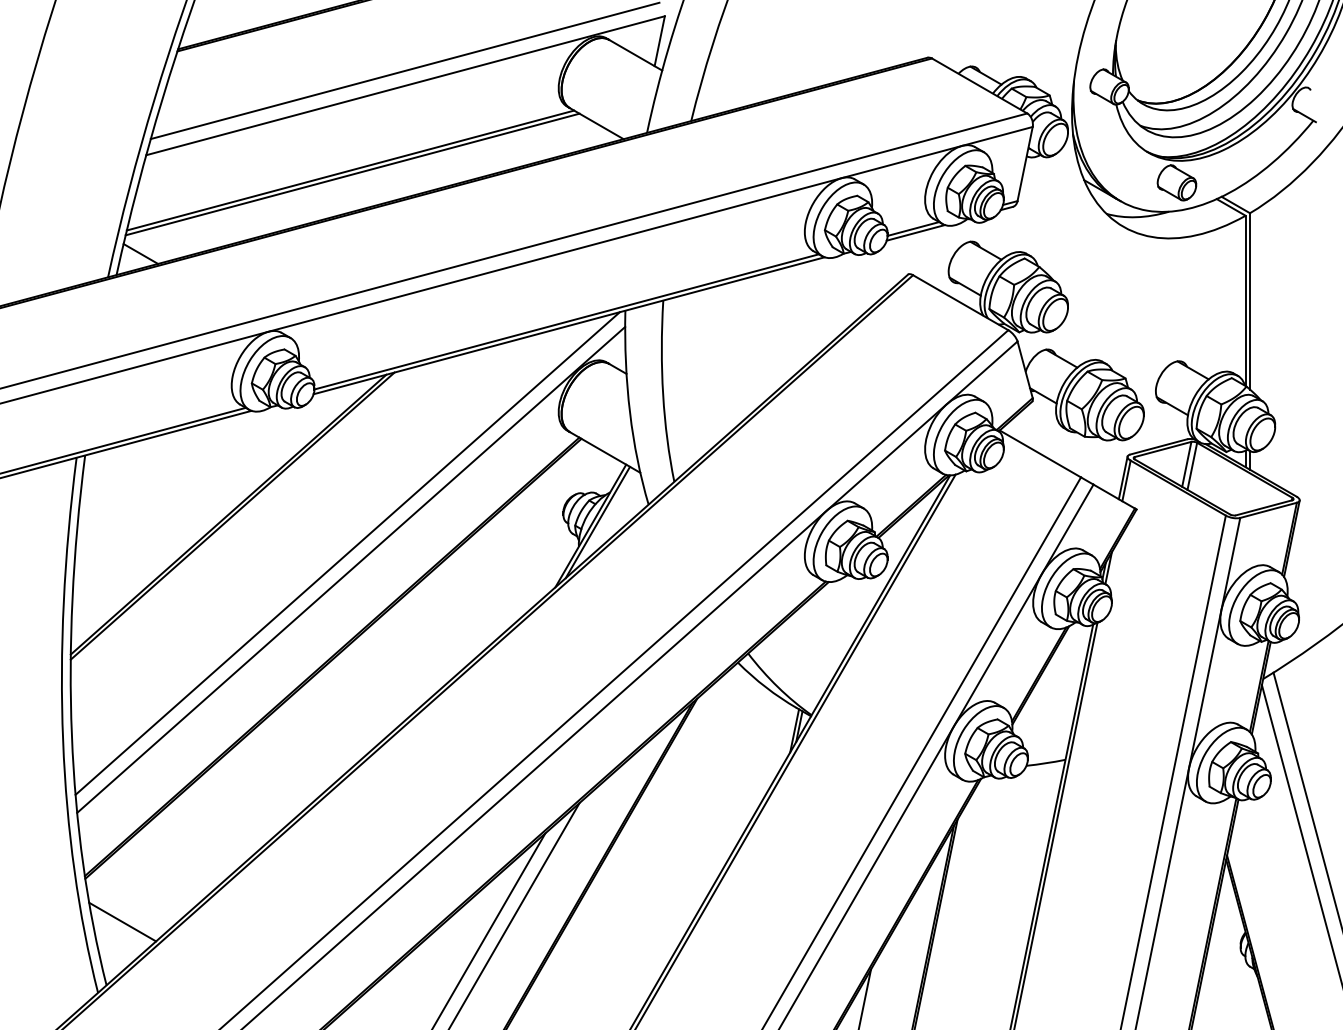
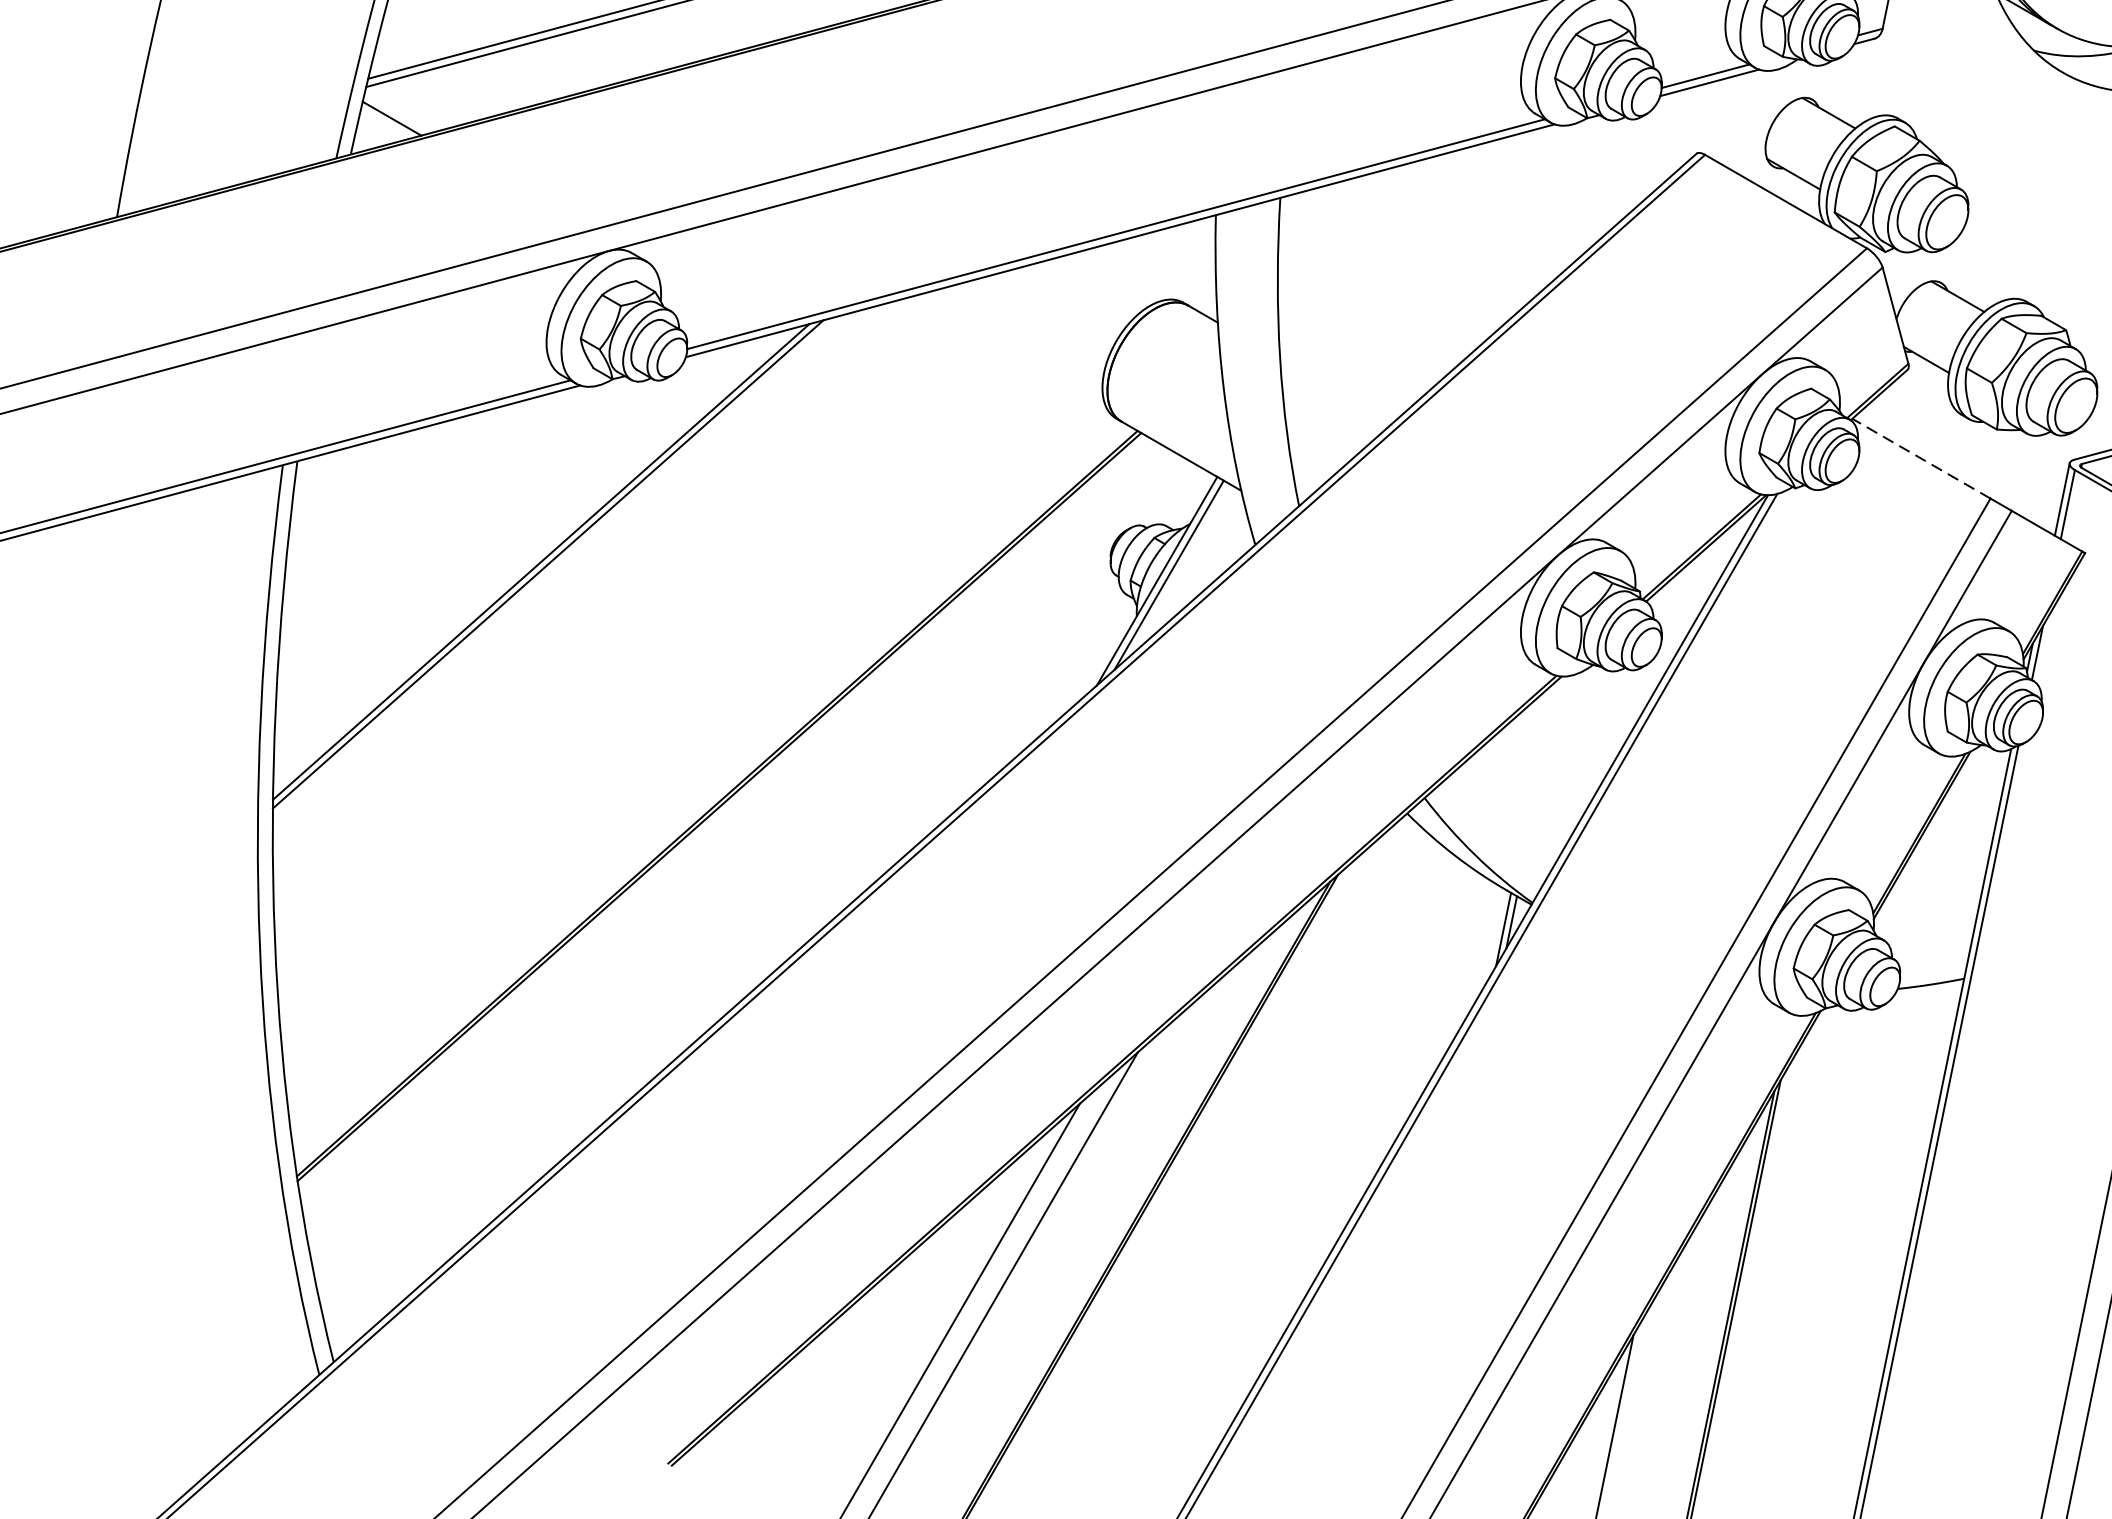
line: (1040, 453) -> (1921, 457), solid -> dashed
line: (347, 553) -> (743, 627), removed
line: (351, 569) -> (750, 655), removed
line: (122, 921) -> (360, 1253), removed

